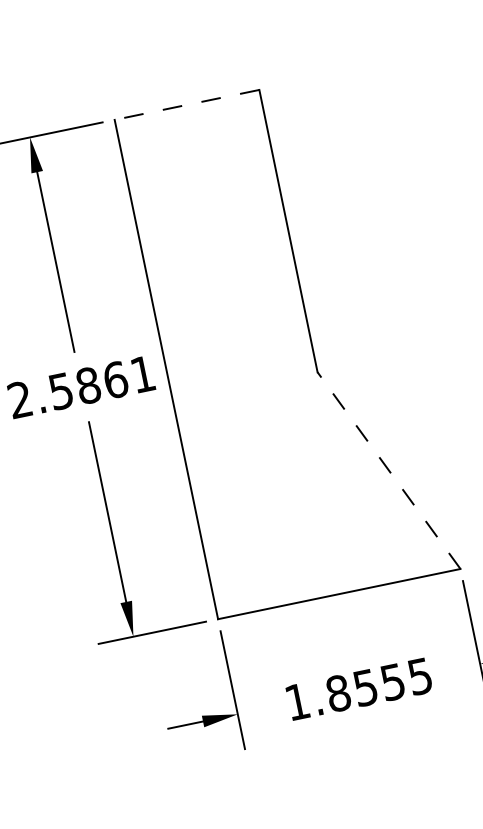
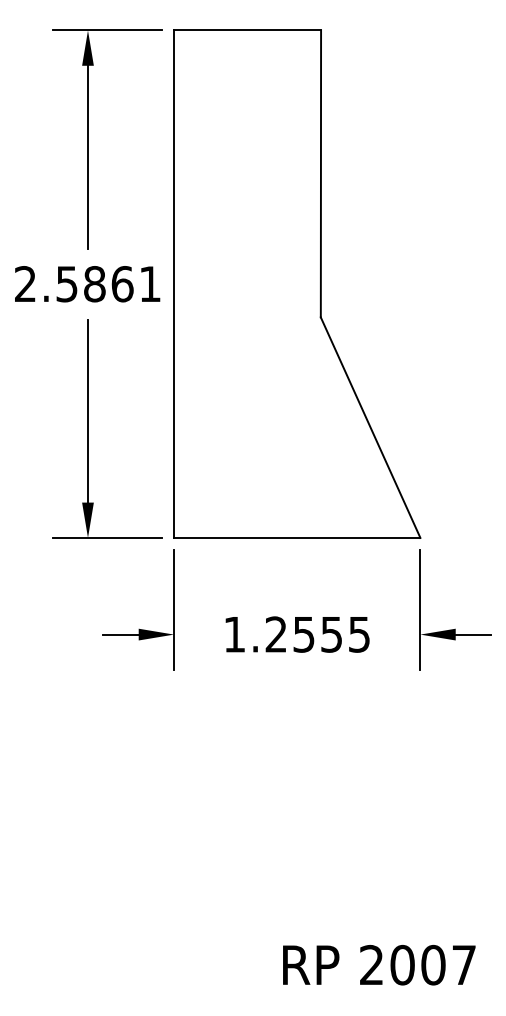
line: (186, 104) -> (247, 30), dashed -> solid
line: (388, 470) -> (370, 427), dashed -> solid
text: (338, 693) -> (276, 634), 1.8555 -> 1.2555

